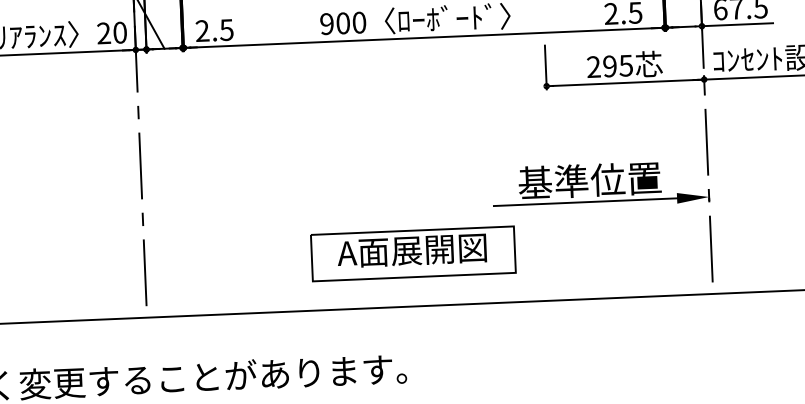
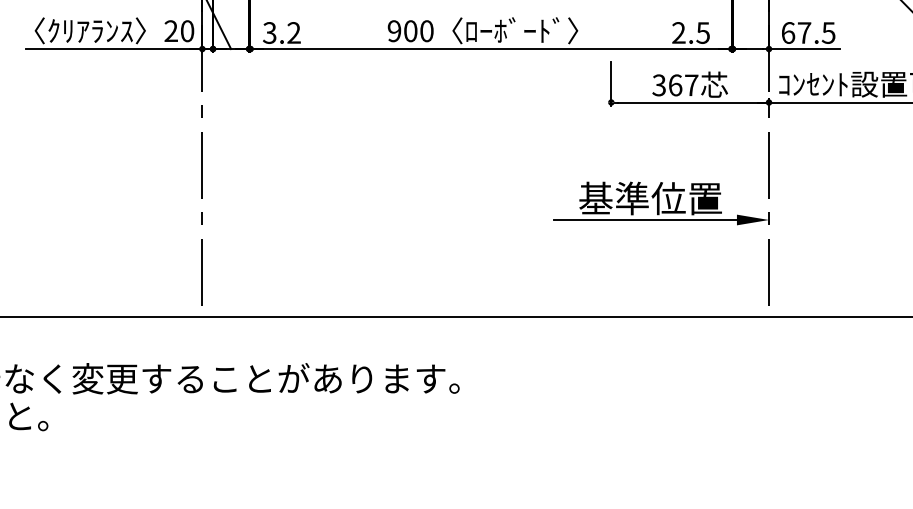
text: (214, 30) -> (281, 32), 2.5 -> 3.2
text: (610, 66) -> (675, 85), 295 -> 367
part: (413, 253) -> (471, 264), removed

